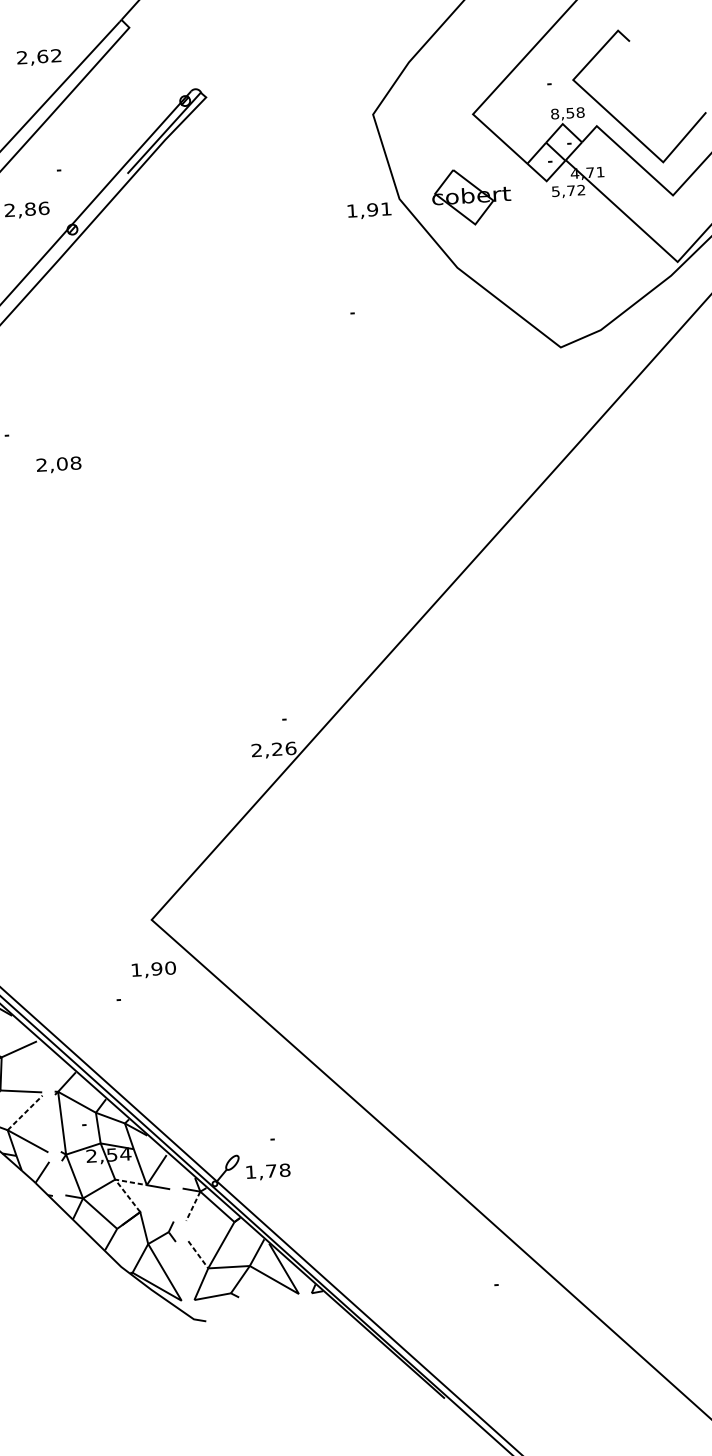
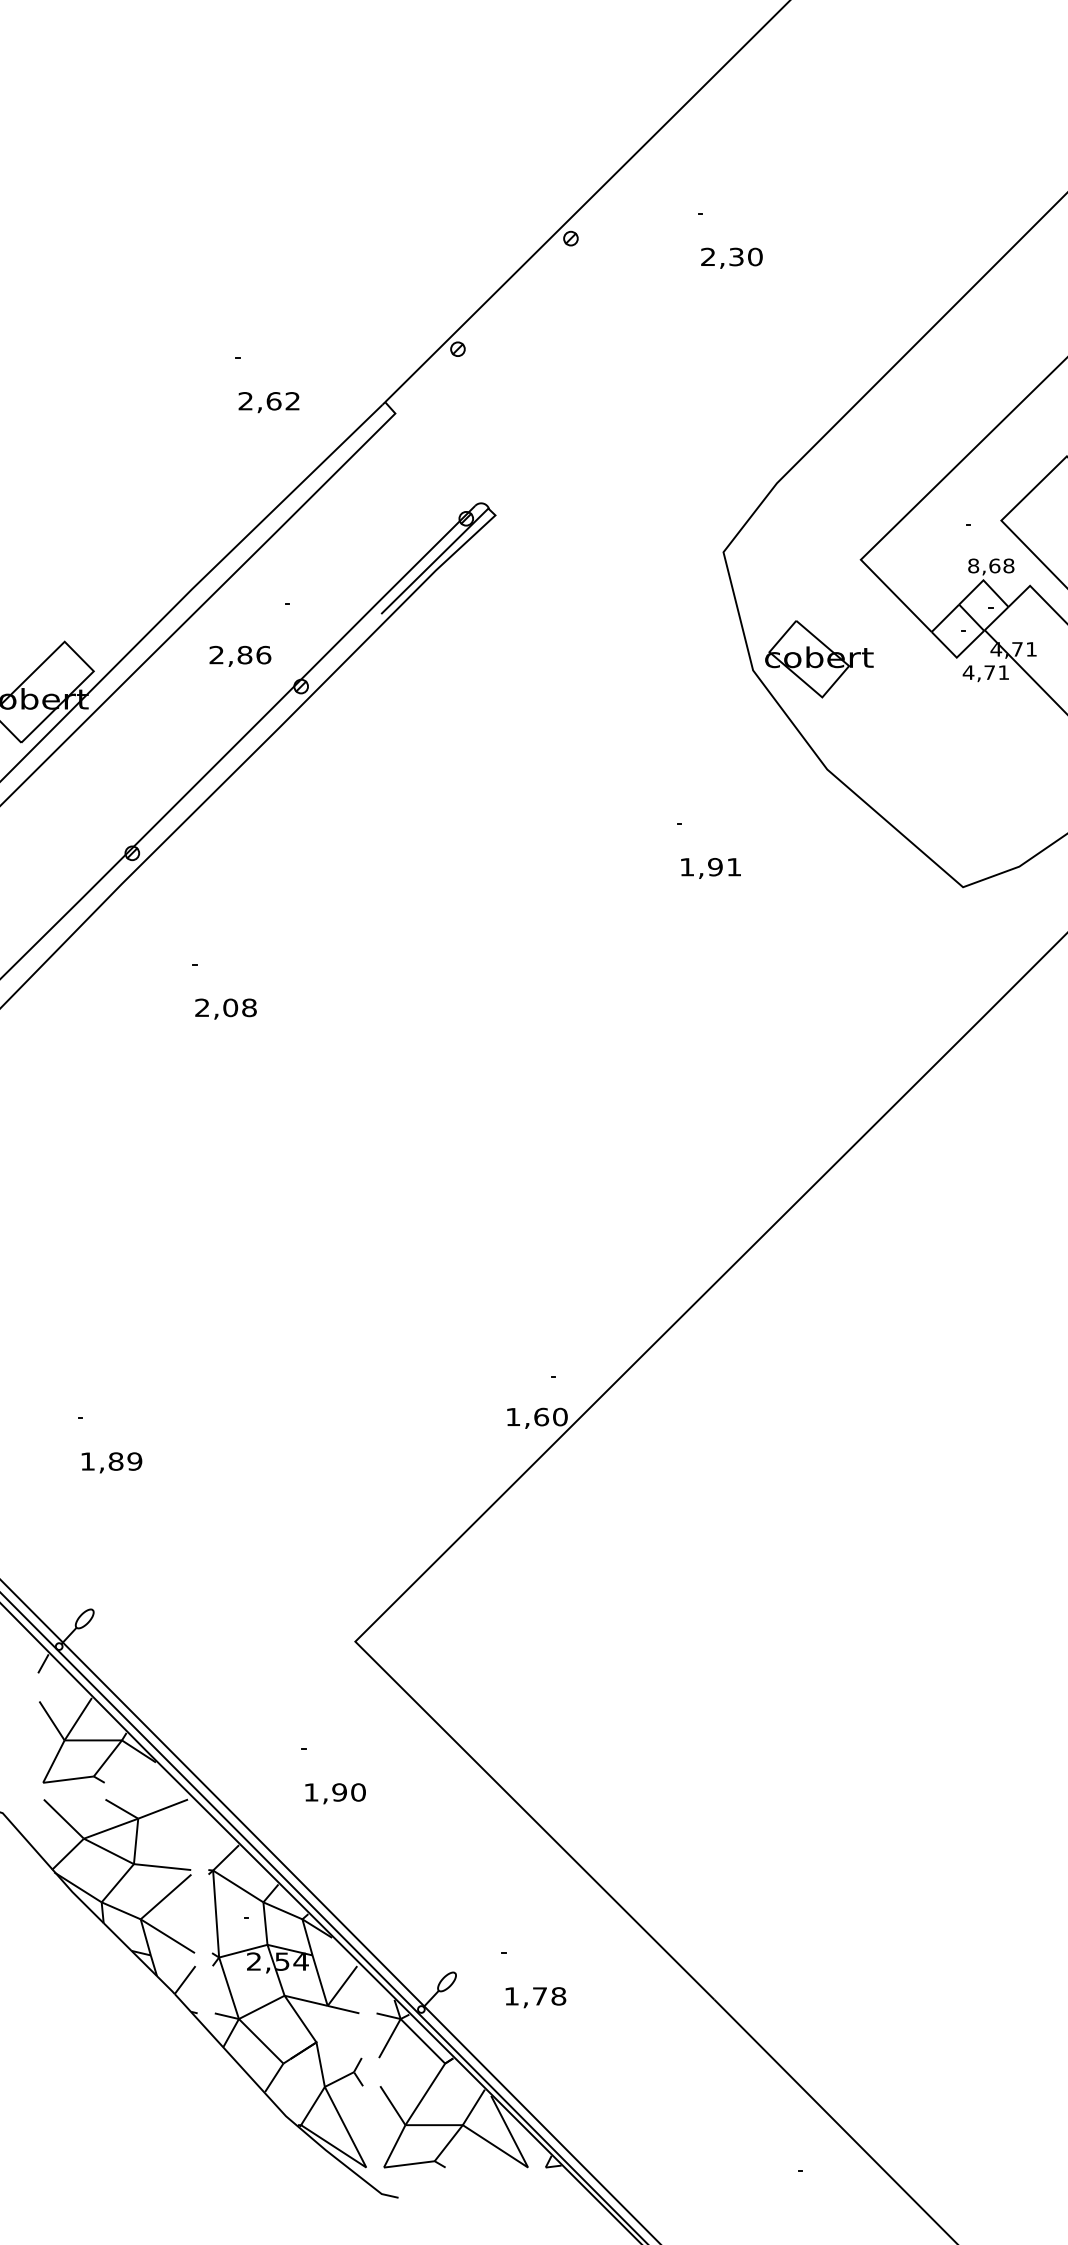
text: (38, 57) -> (268, 402), moved
text: (570, 112) -> (994, 565), 8,58 -> 8,68
text: (568, 190) -> (985, 672), 5,72 -> 4,71
part: (471, 197) -> (819, 659), moved
text: (369, 211) -> (710, 868), moved
text: (58, 464) -> (225, 1008), moved
text: (273, 749) -> (536, 1416), 2,26 -> 1,60
text: (153, 969) -> (335, 1793), moved
line: (25, 1112) -> (166, 1896), dashed -> solid
text: (268, 1172) -> (535, 1997), moved
line: (117, 1182) -> (287, 1999), dashed -> solid
line: (193, 1206) -> (389, 2038), dashed -> solid
line: (198, 1255) -> (393, 2106), dashed -> solid

